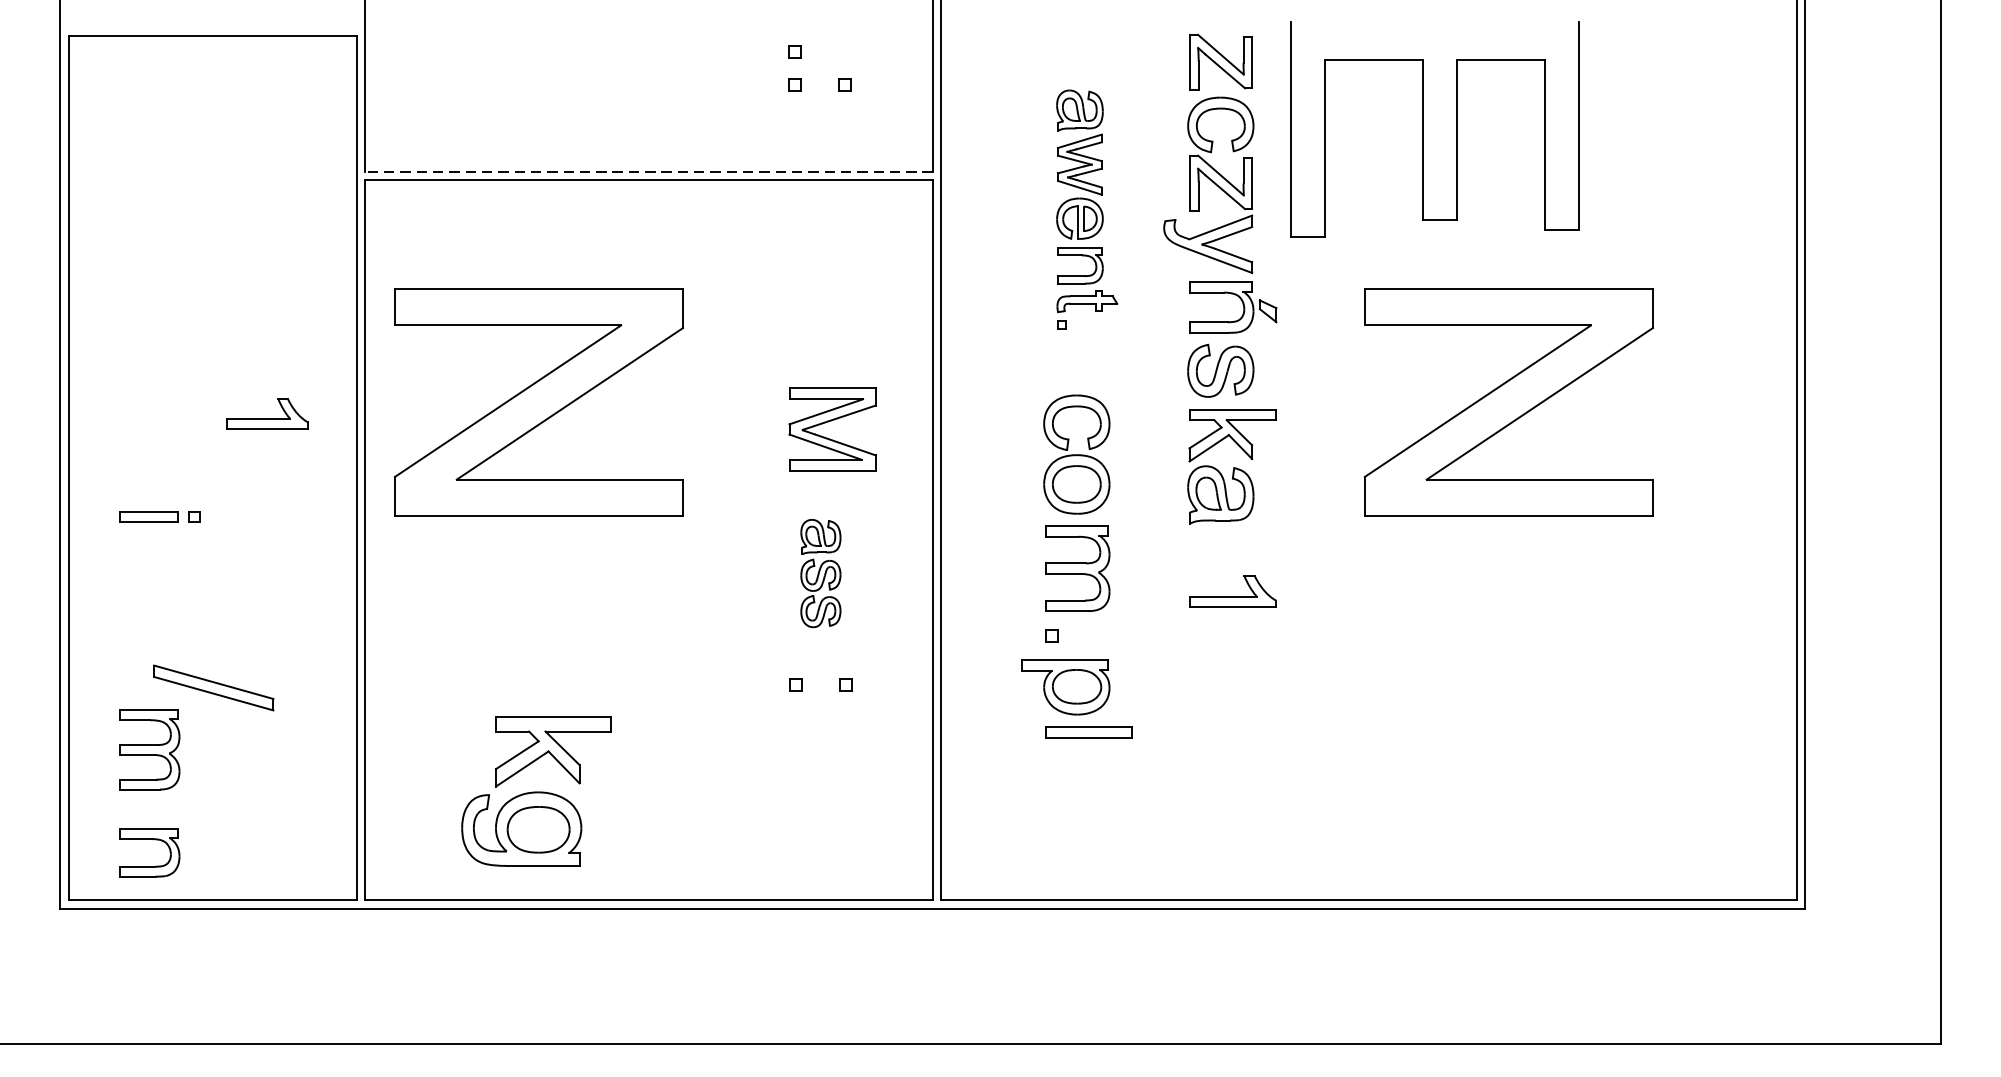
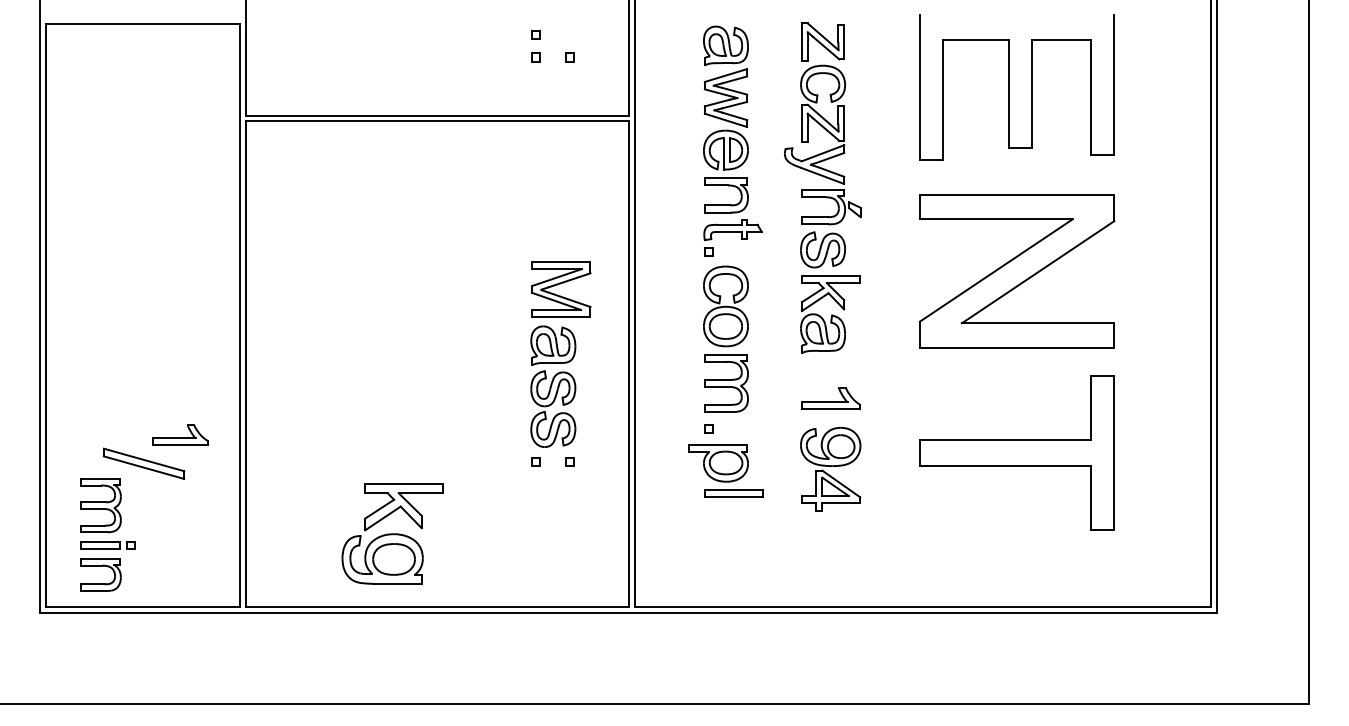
part: (1423, 129) -> (1009, 87), moved
line: (649, 171) -> (437, 115), dashed -> solid
part: (1086, 208) -> (732, 140), size x1.43
part: (539, 402) -> (363, 271), removed
part: (267, 413) -> (180, 434), moved
part: (159, 516) -> (107, 545), moved
part: (821, 573) -> (553, 386), size x1.67
part: (1507, 671) -> (1016, 452), added
part: (1231, 696) -> (830, 469), added
part: (536, 791) -> (392, 533), moved

